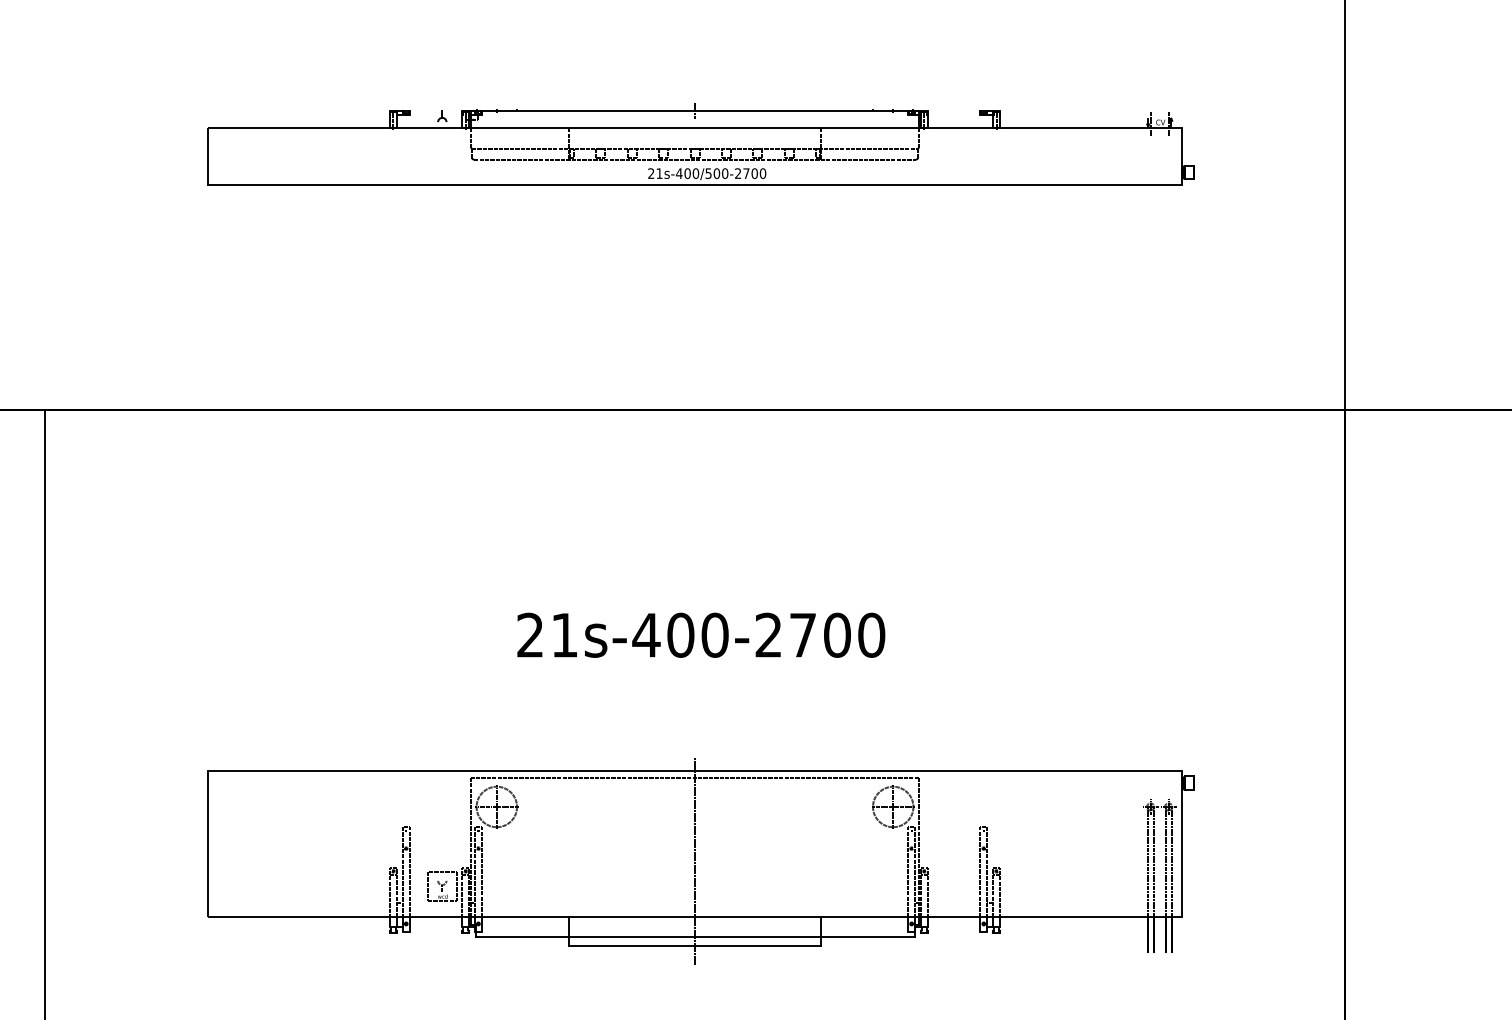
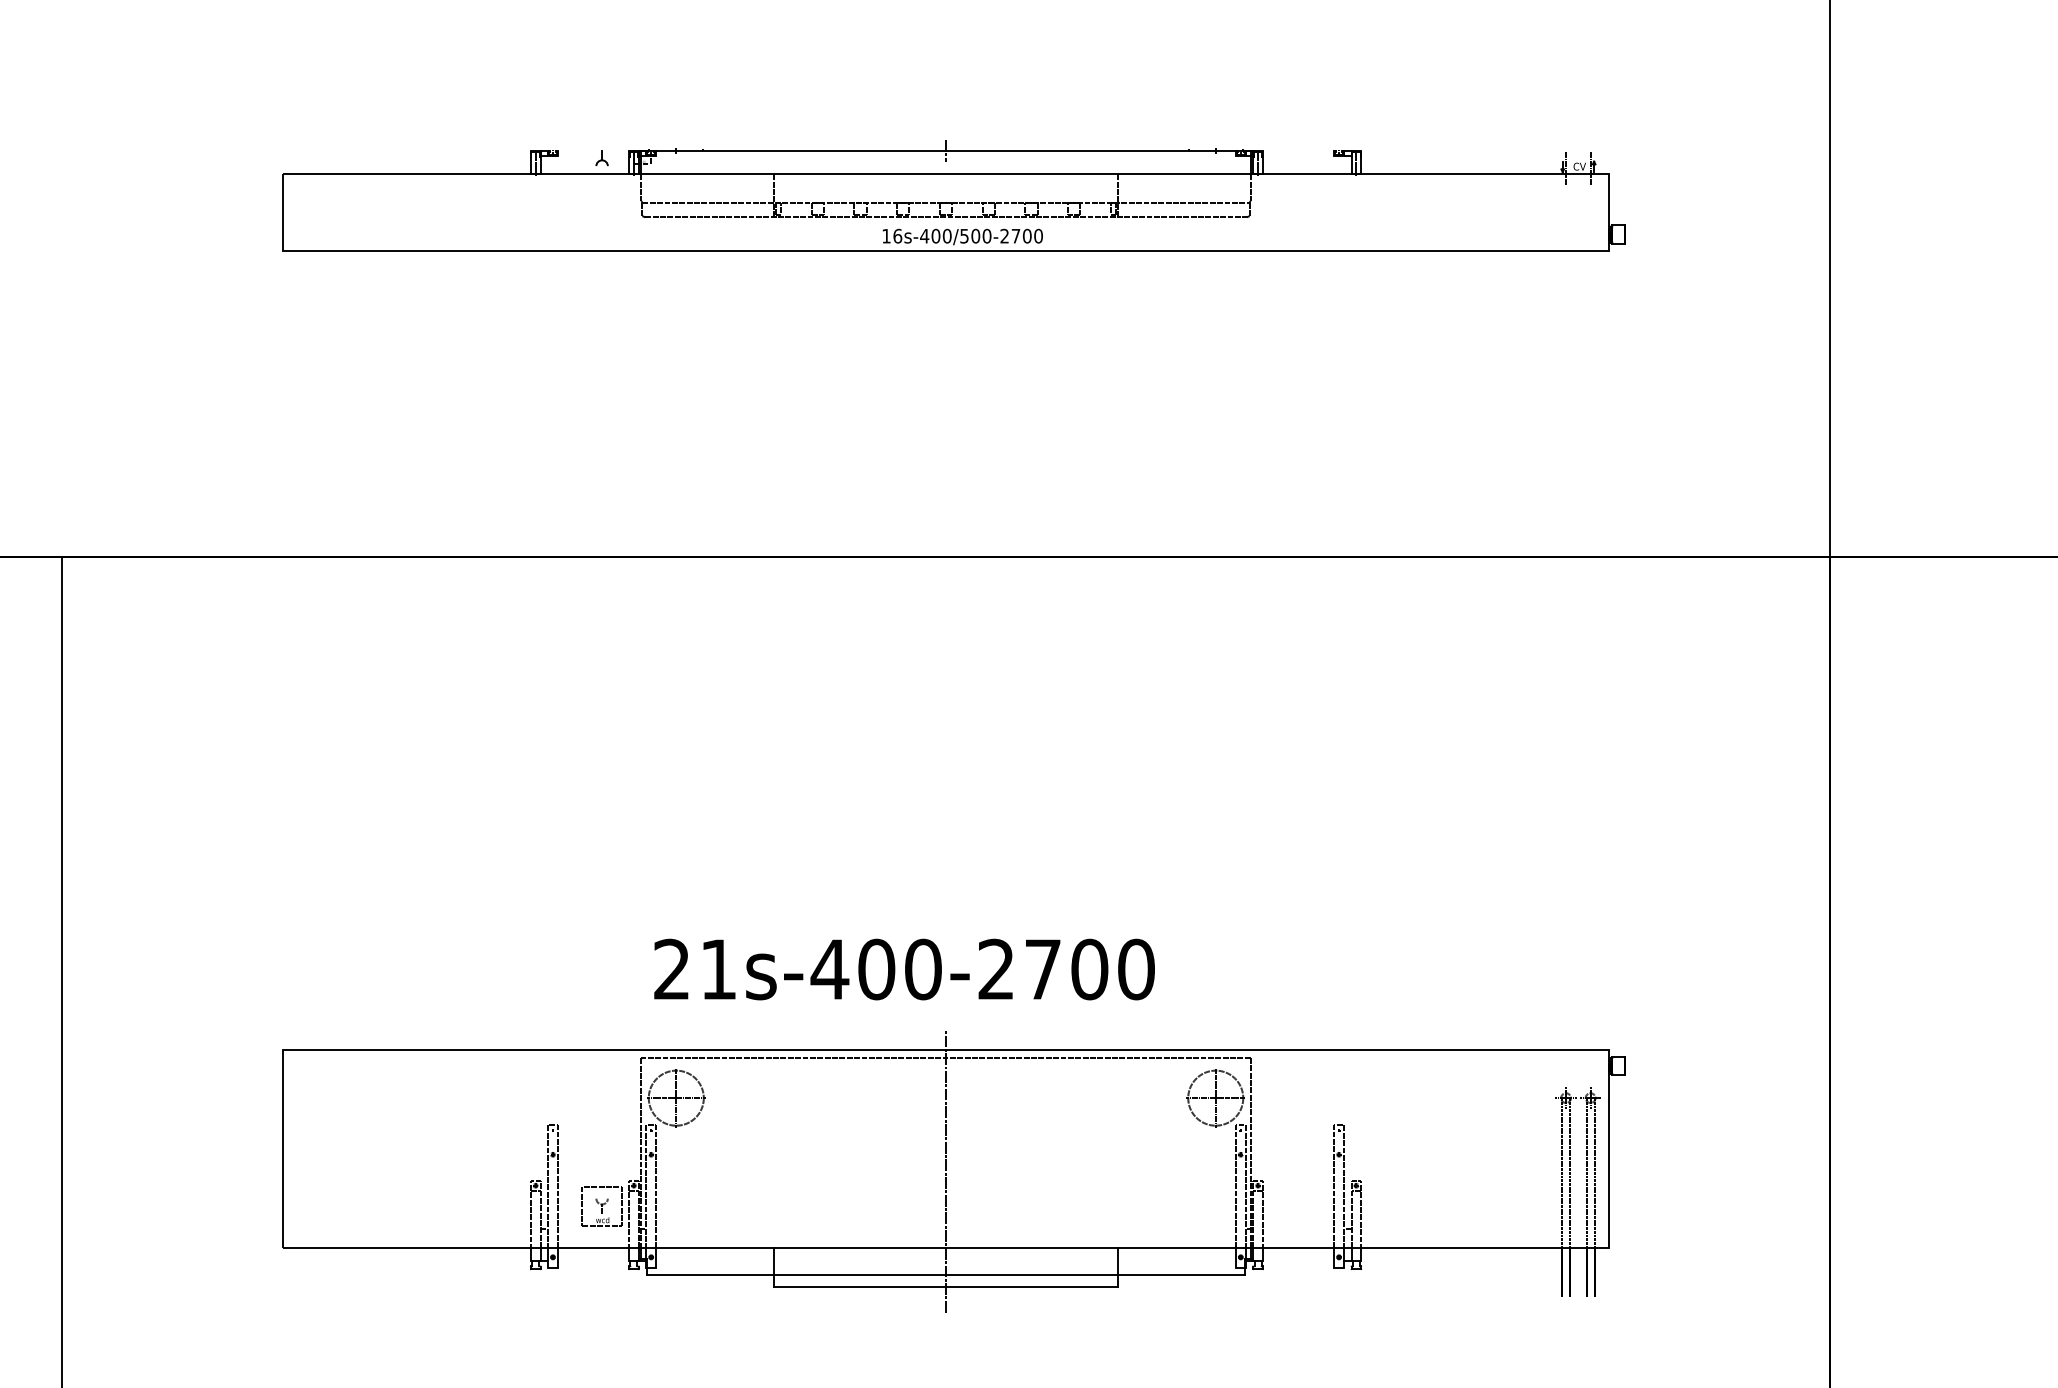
text: (655, 173) -> (892, 235), 21s-400/500-2700 -> 16s-400/500-2700
text: (701, 635) -> (904, 969), moved

